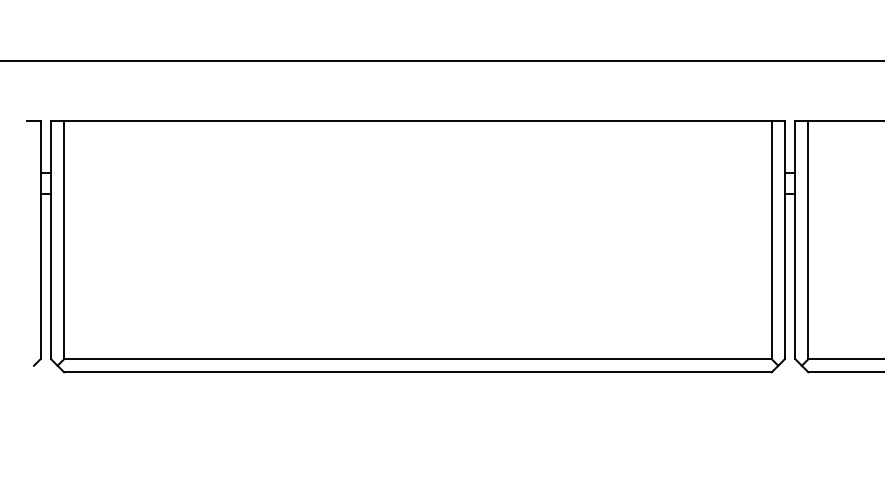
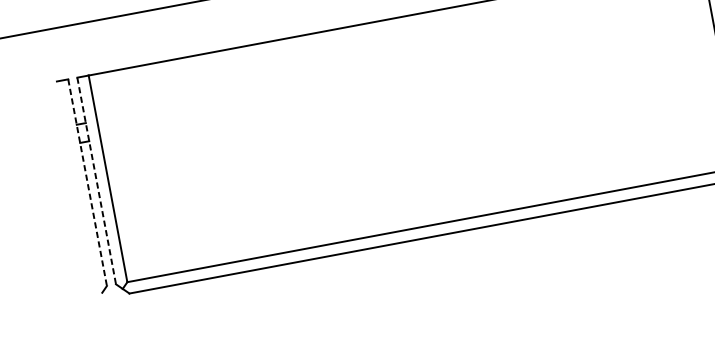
line: (40, 240) -> (87, 183), solid -> dashed
line: (51, 240) -> (97, 181), solid -> dashed

